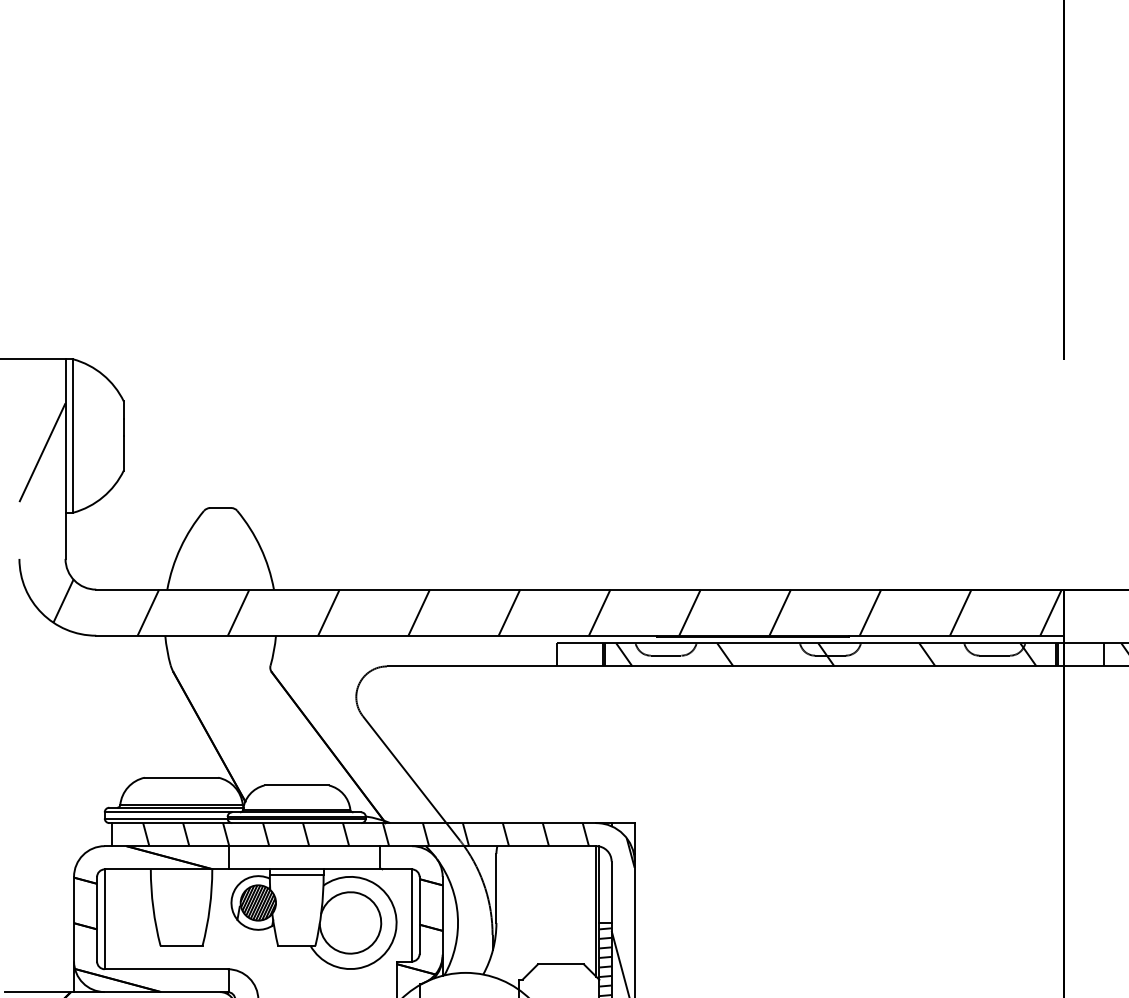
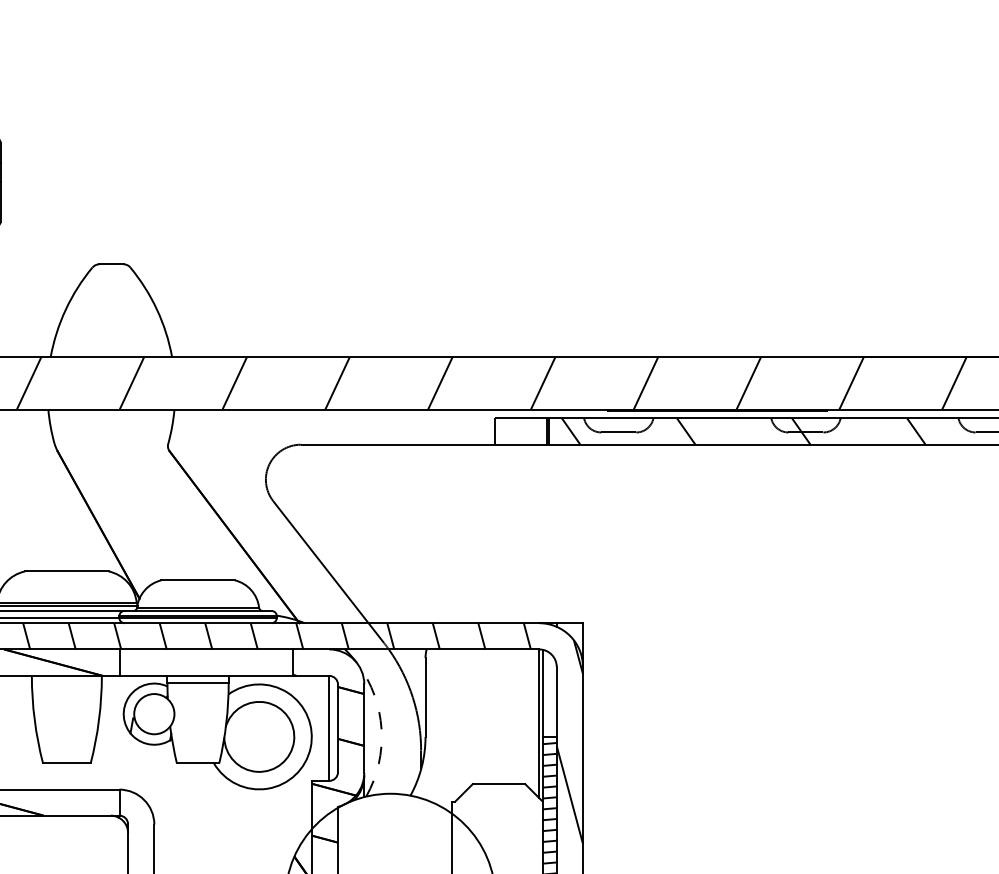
hatch: (258, 902) -> (154, 713), removed
arc: (457, 916) -> (381, 729), solid -> dashed

